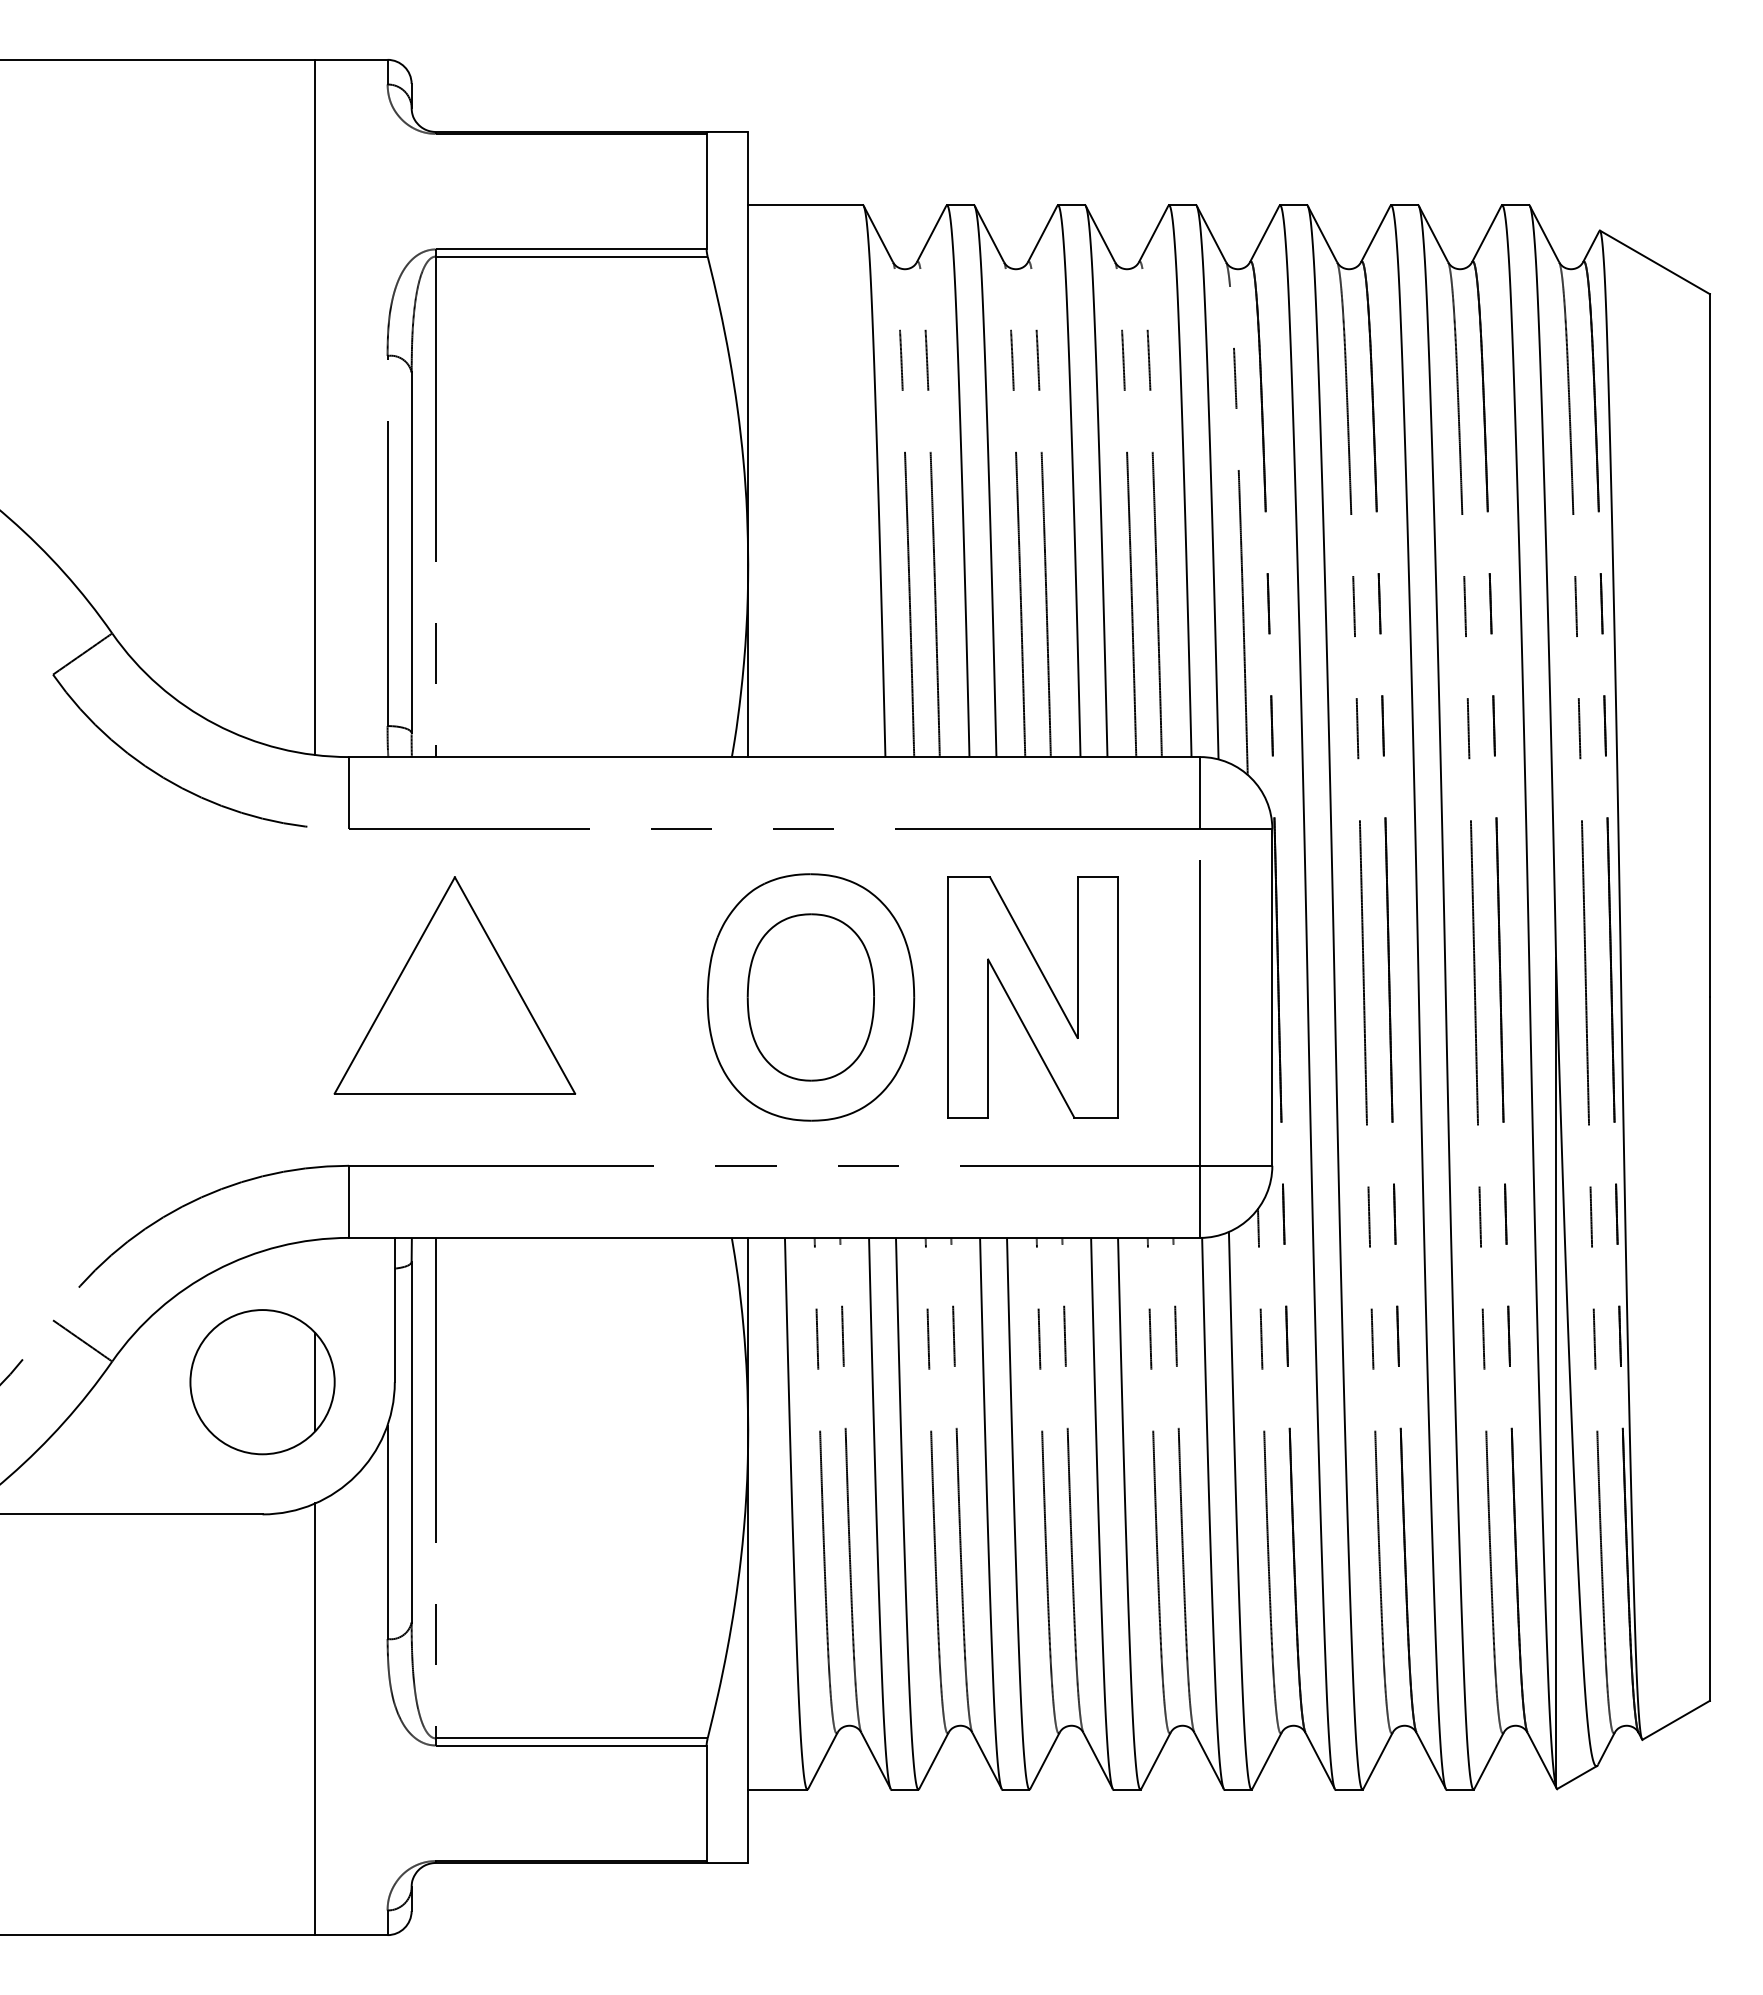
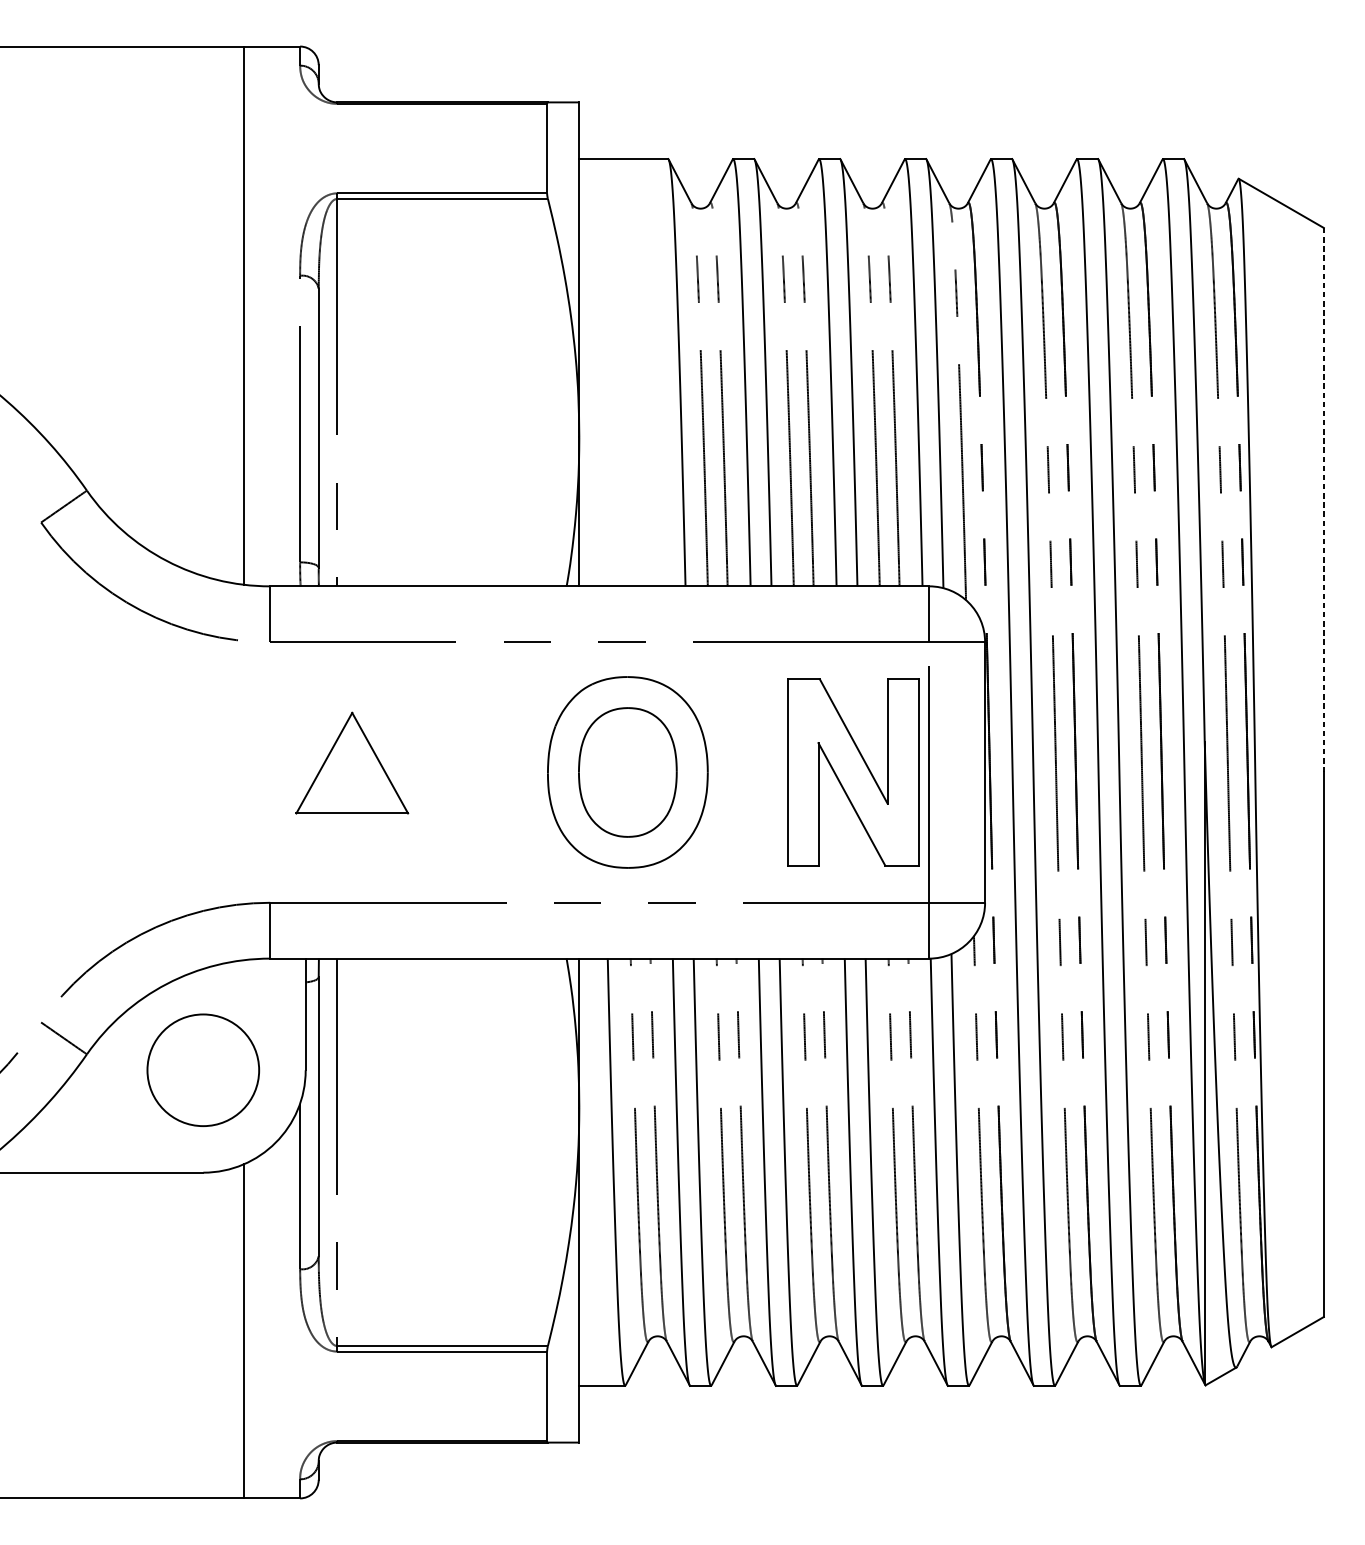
line: (1709, 645) -> (1323, 499), solid -> dashed
part: (454, 985) -> (351, 763), size x0.6
part: (1032, 997) -> (852, 772), moved
line: (315, 1382) -> (244, 1070), removed

